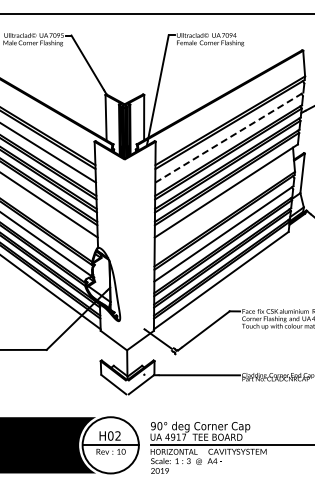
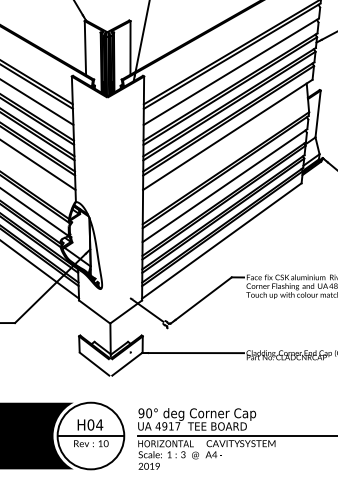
line: (229, 137) -> (231, 71), dashed -> solid
text: (118, 435) -> (100, 424), H02 -> H04

